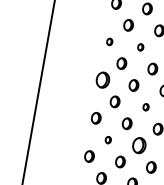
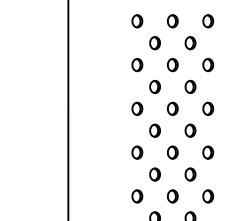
part: (109, 42) -> (137, 65), size x1.67
part: (140, 47) -> (172, 65), size x1.67
part: (103, 79) -> (137, 108), size x0.71
part: (146, 107) -> (190, 130), size x1.67
part: (107, 140) -> (154, 174), size x1.67
part: (139, 145) -> (190, 174), size x0.71

